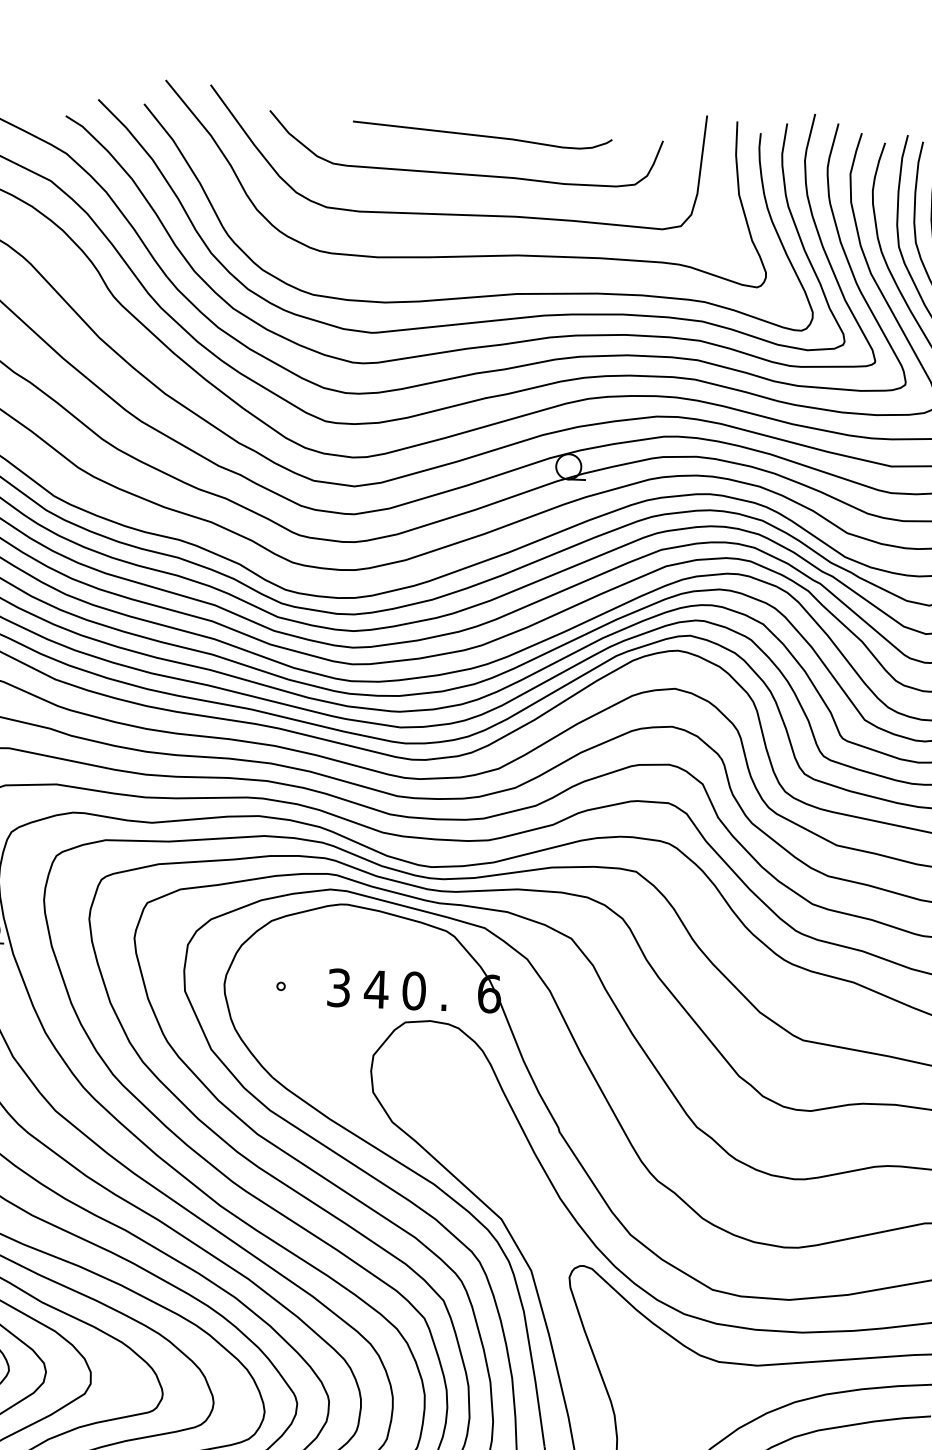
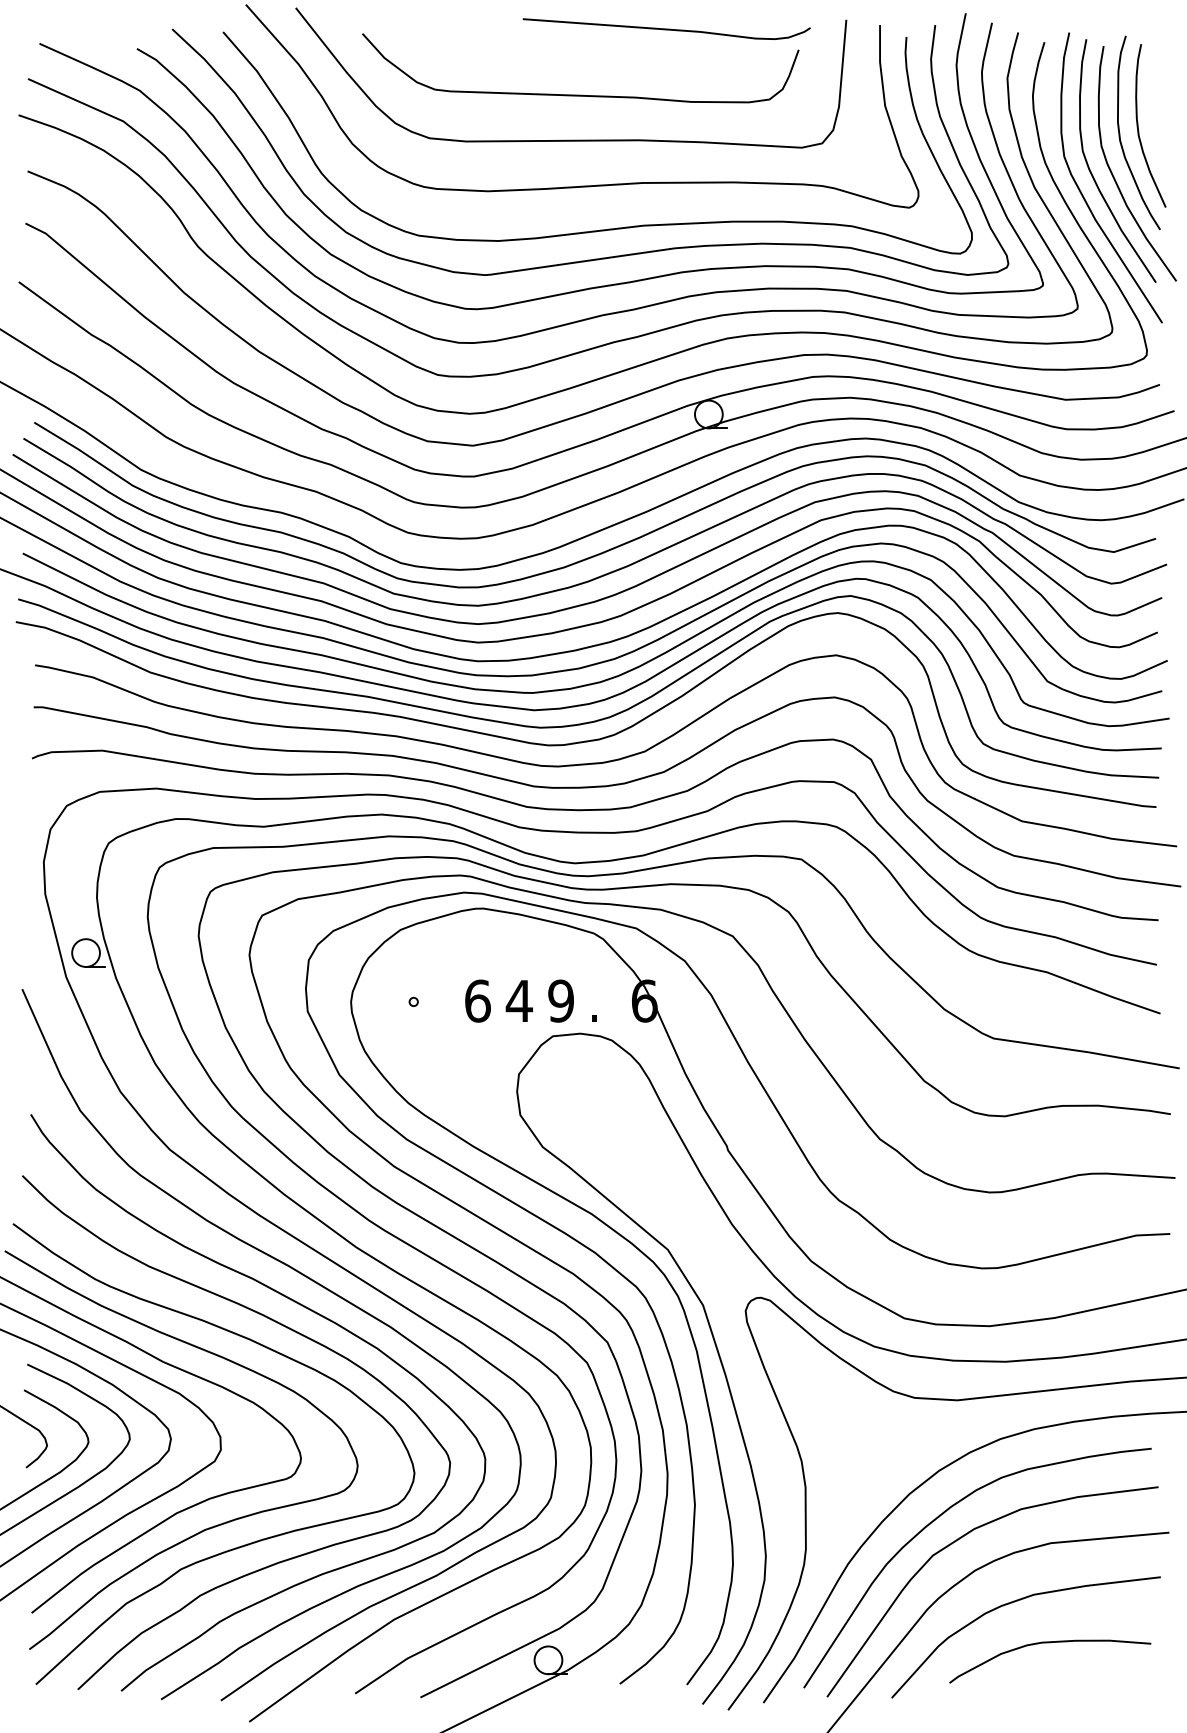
curve: (482, 135) -> (666, 28), moved
text: (338, 987) -> (477, 1000), 3 -> 6
text: (414, 990) -> (561, 1000), 0 -> 9

